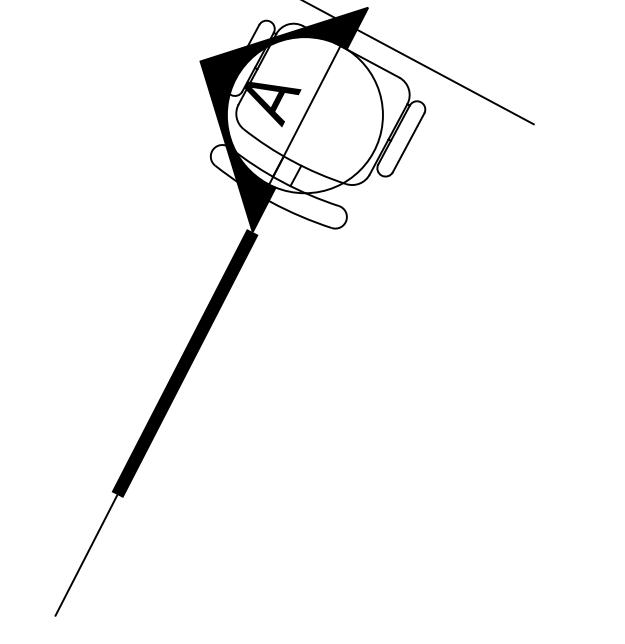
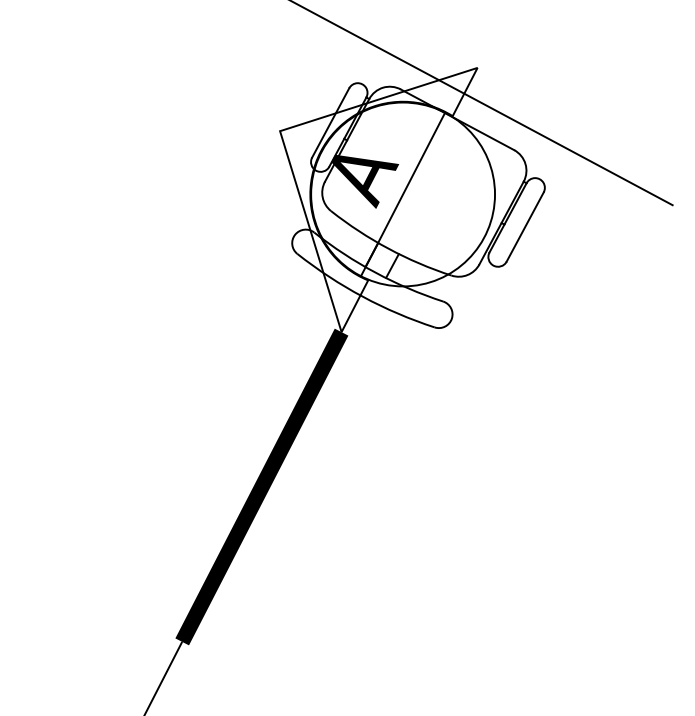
fill: (284, 119) -> (379, 199), removed

